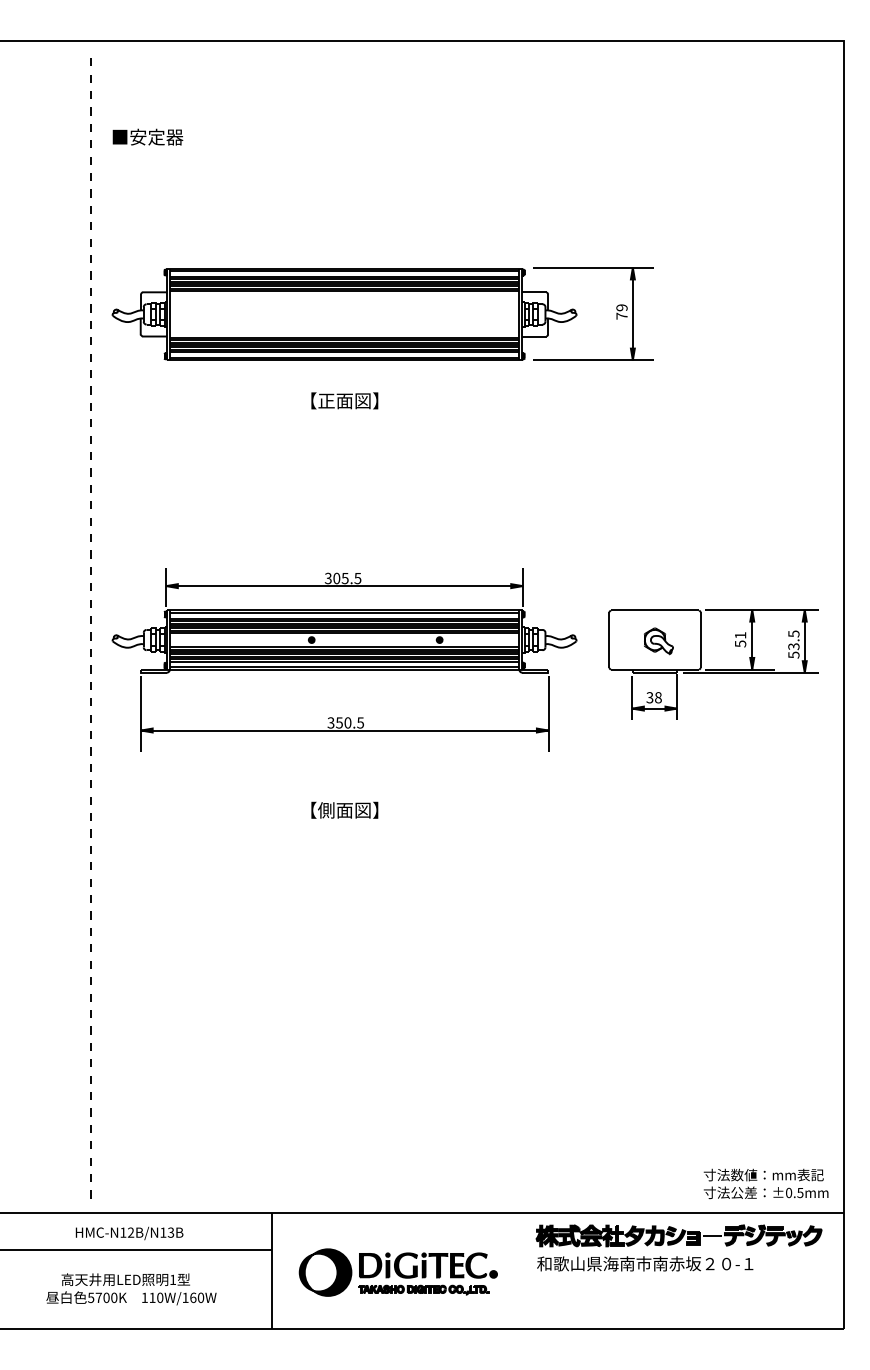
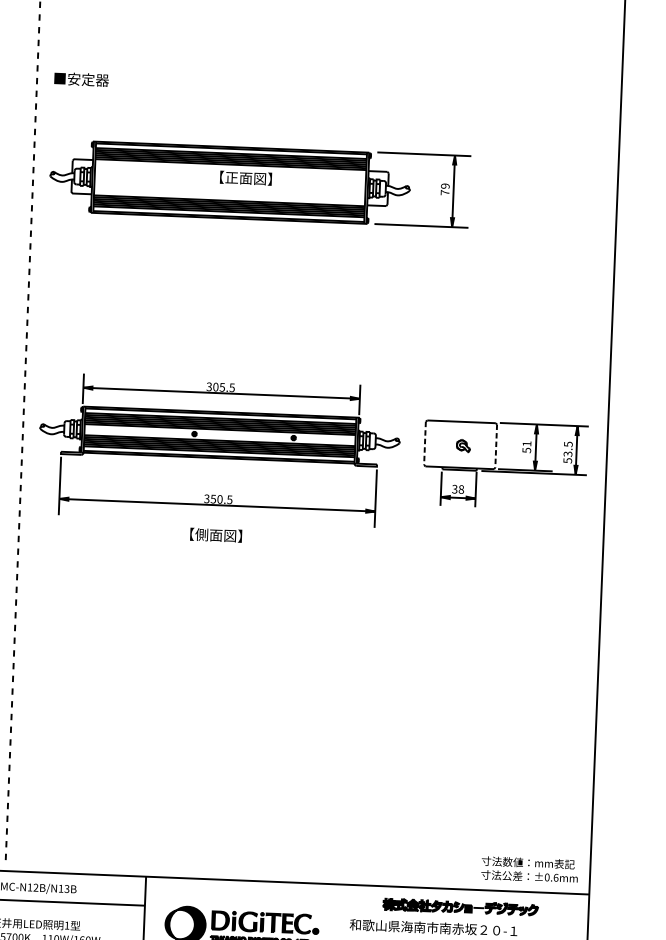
text: (147, 136) -> (81, 78), moved
text: (344, 400) -> (245, 177), moved
line: (609, 640) -> (425, 443), solid -> dashed
line: (700, 640) -> (495, 446), solid -> dashed
part: (658, 641) -> (463, 445), size x0.6
text: (344, 809) -> (215, 534), moved
text: (800, 1192) -> (556, 877), ±0.5mm -> ±0.6mm
part: (678, 1235) -> (460, 906), size x0.7

